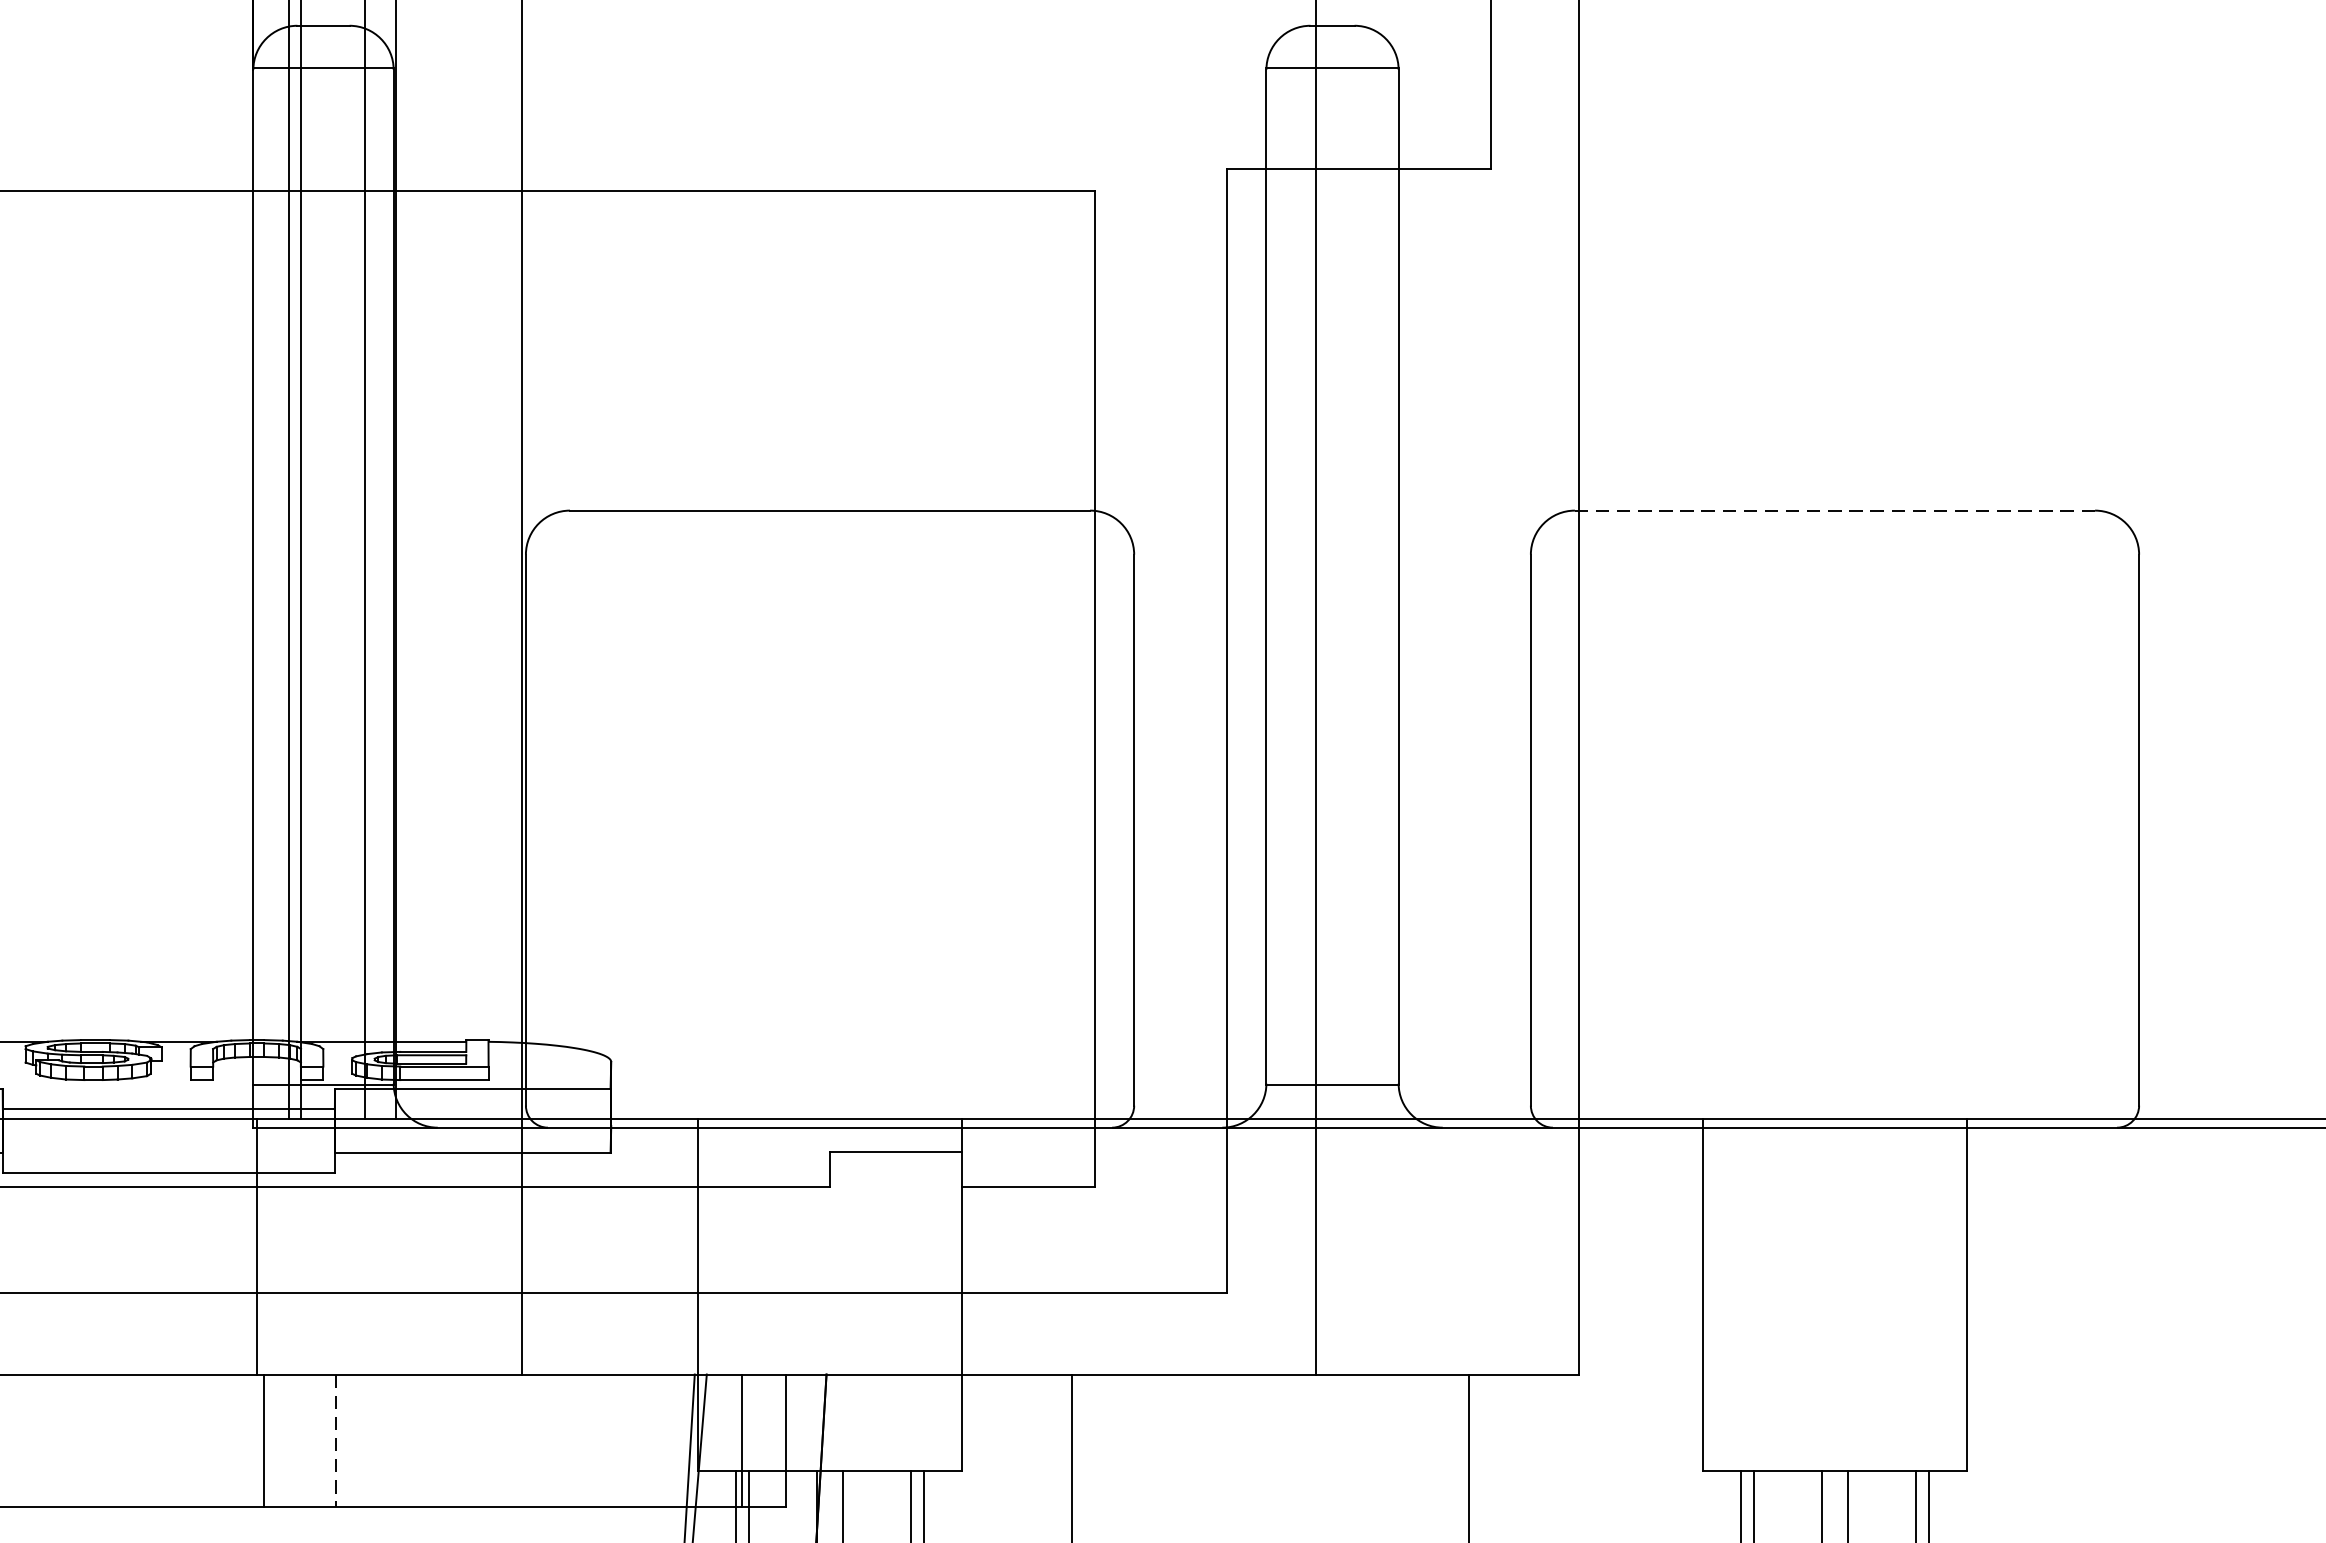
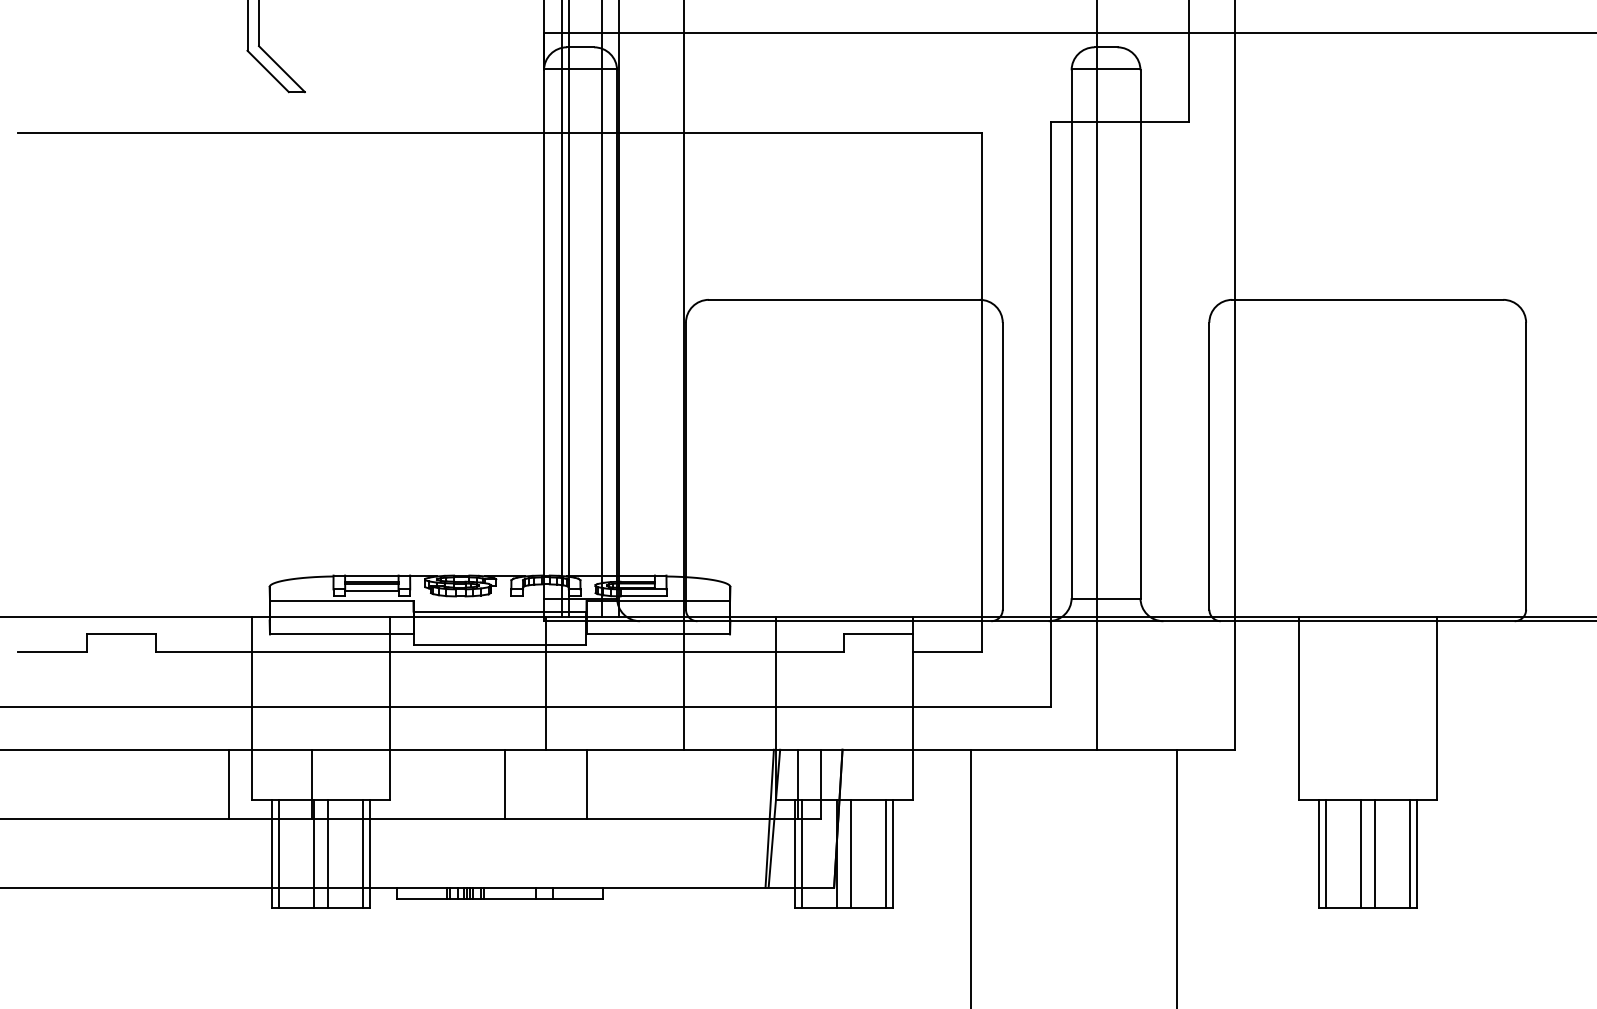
line: (1834, 509) -> (1367, 299), dashed -> solid
line: (263, 1439) -> (504, 783), moved
line: (336, 1441) -> (587, 784), dashed -> solid

